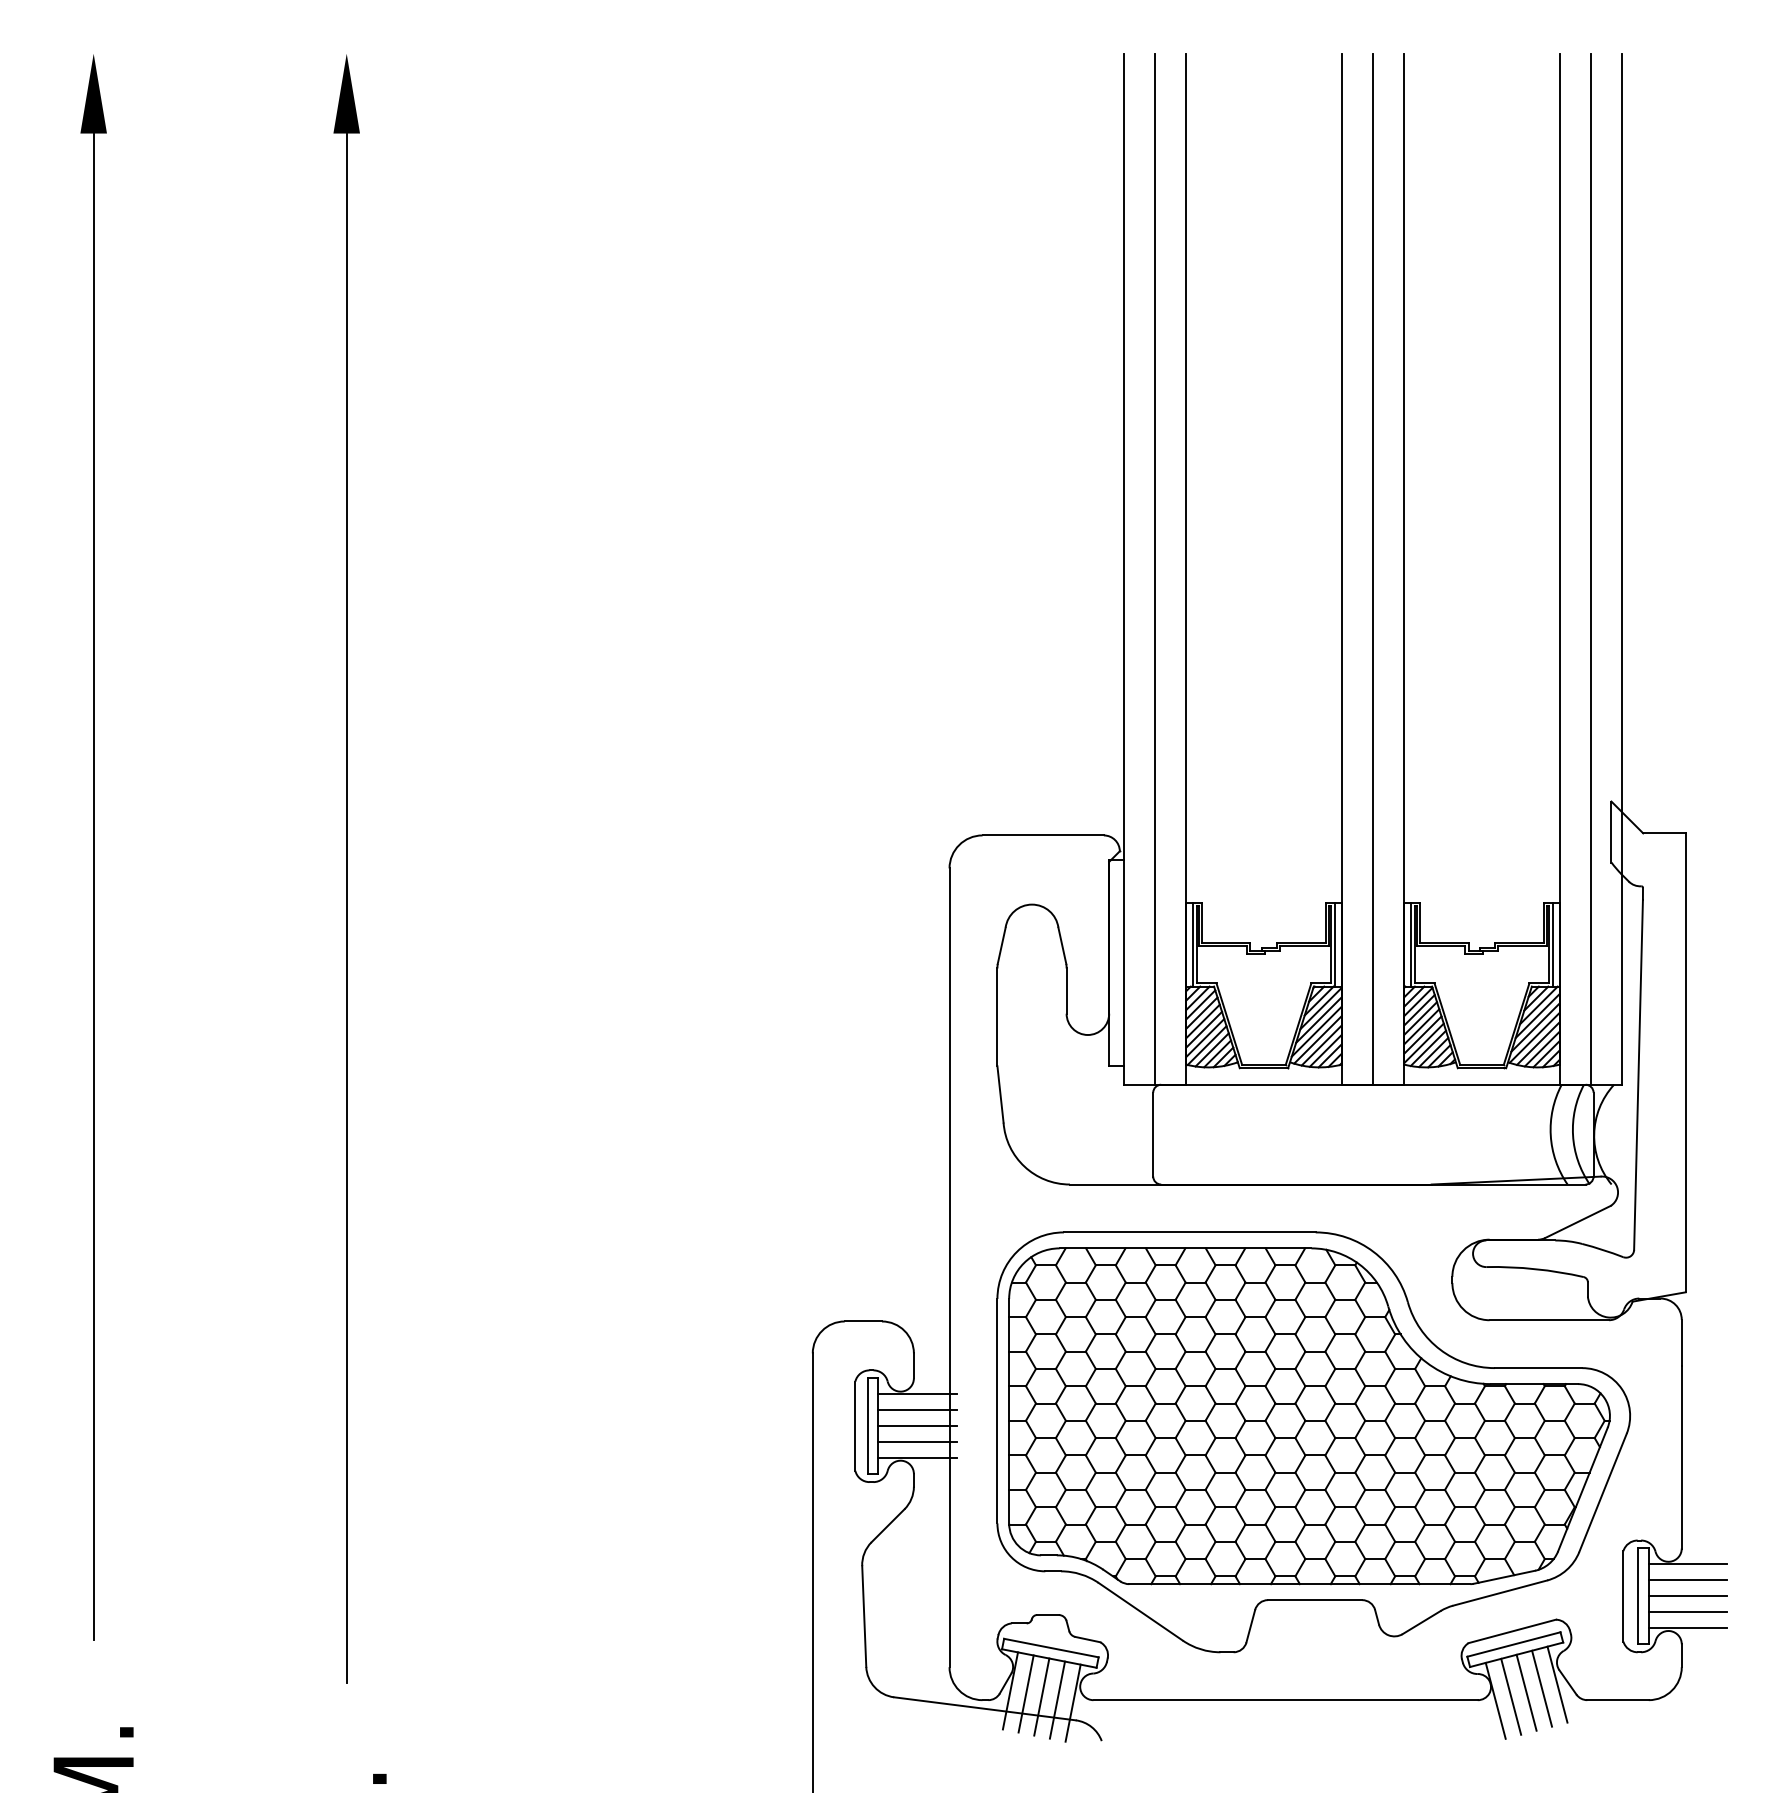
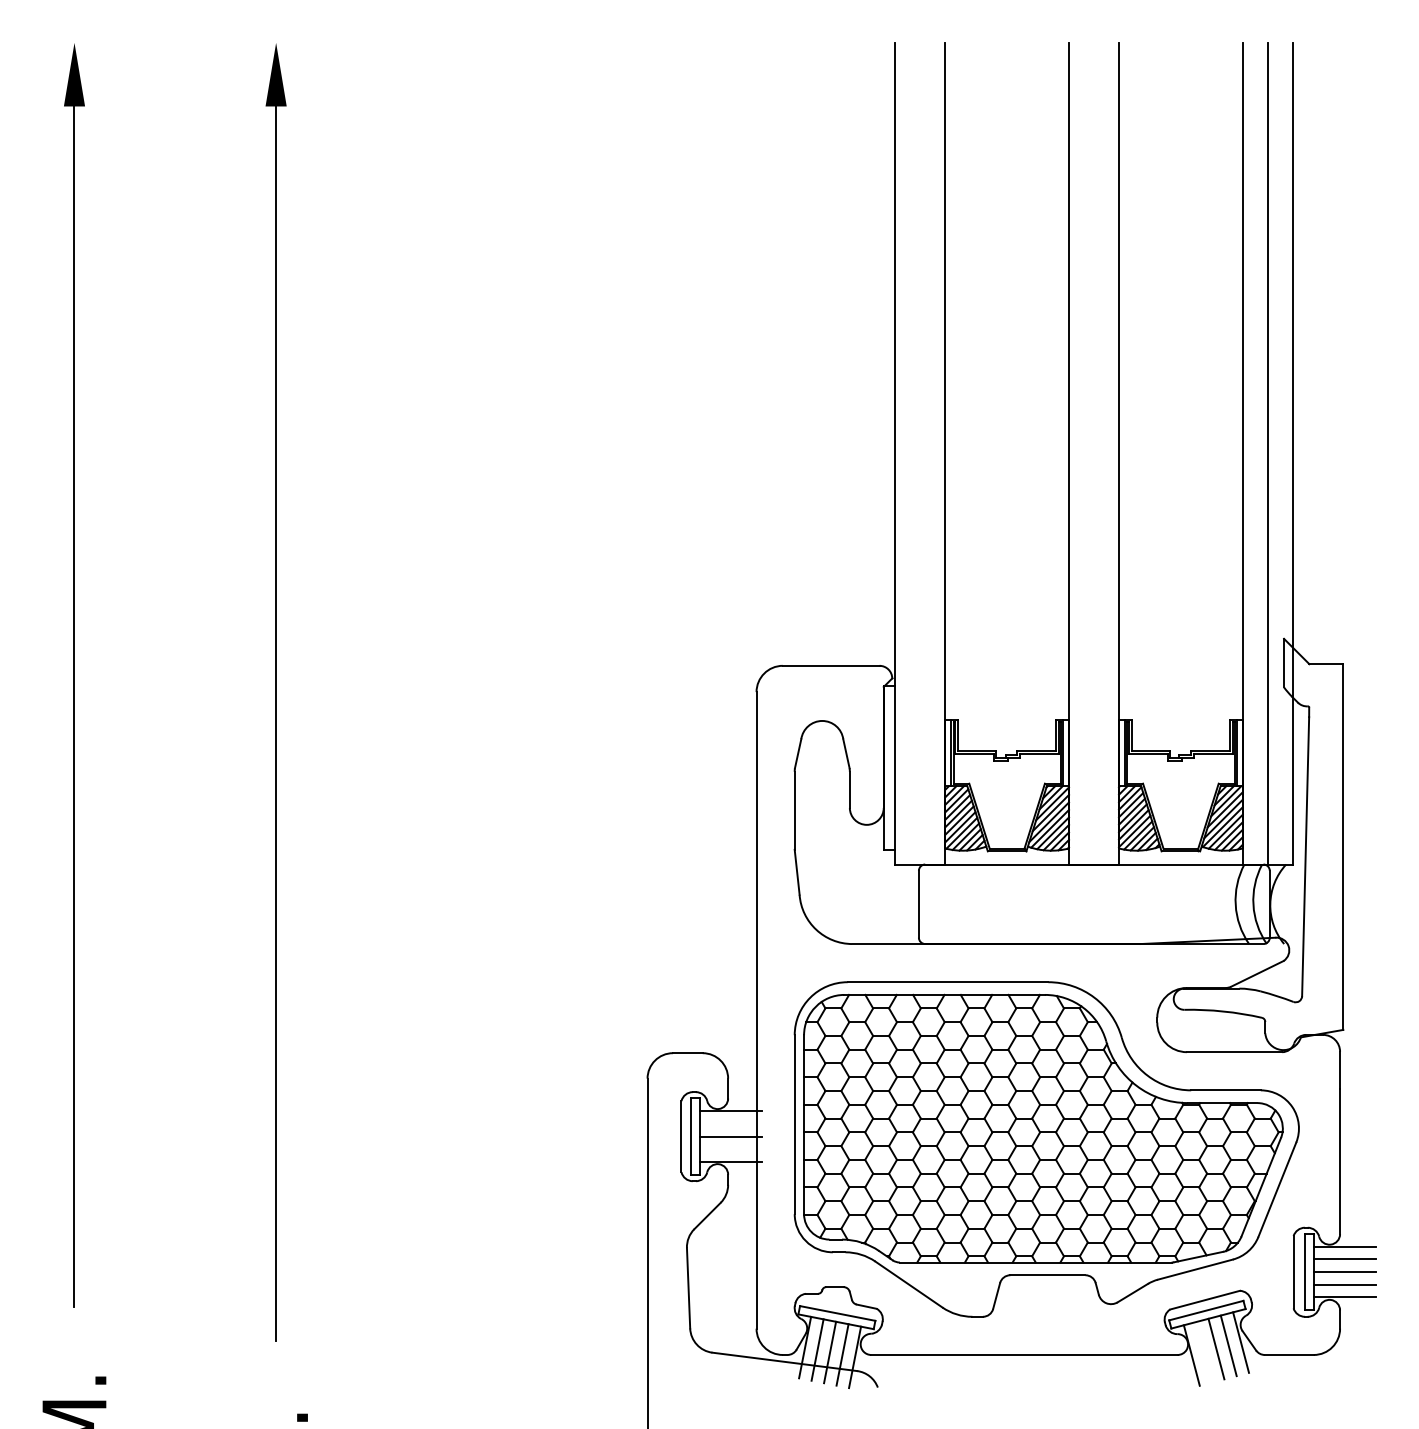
line: (1155, 568) -> (920, 453), removed
line: (1373, 568) -> (1094, 453), removed
line: (916, 1409) -> (730, 1123), removed
line: (916, 1442) -> (730, 1149), removed
line: (1511, 1697) -> (1204, 1352), removed

